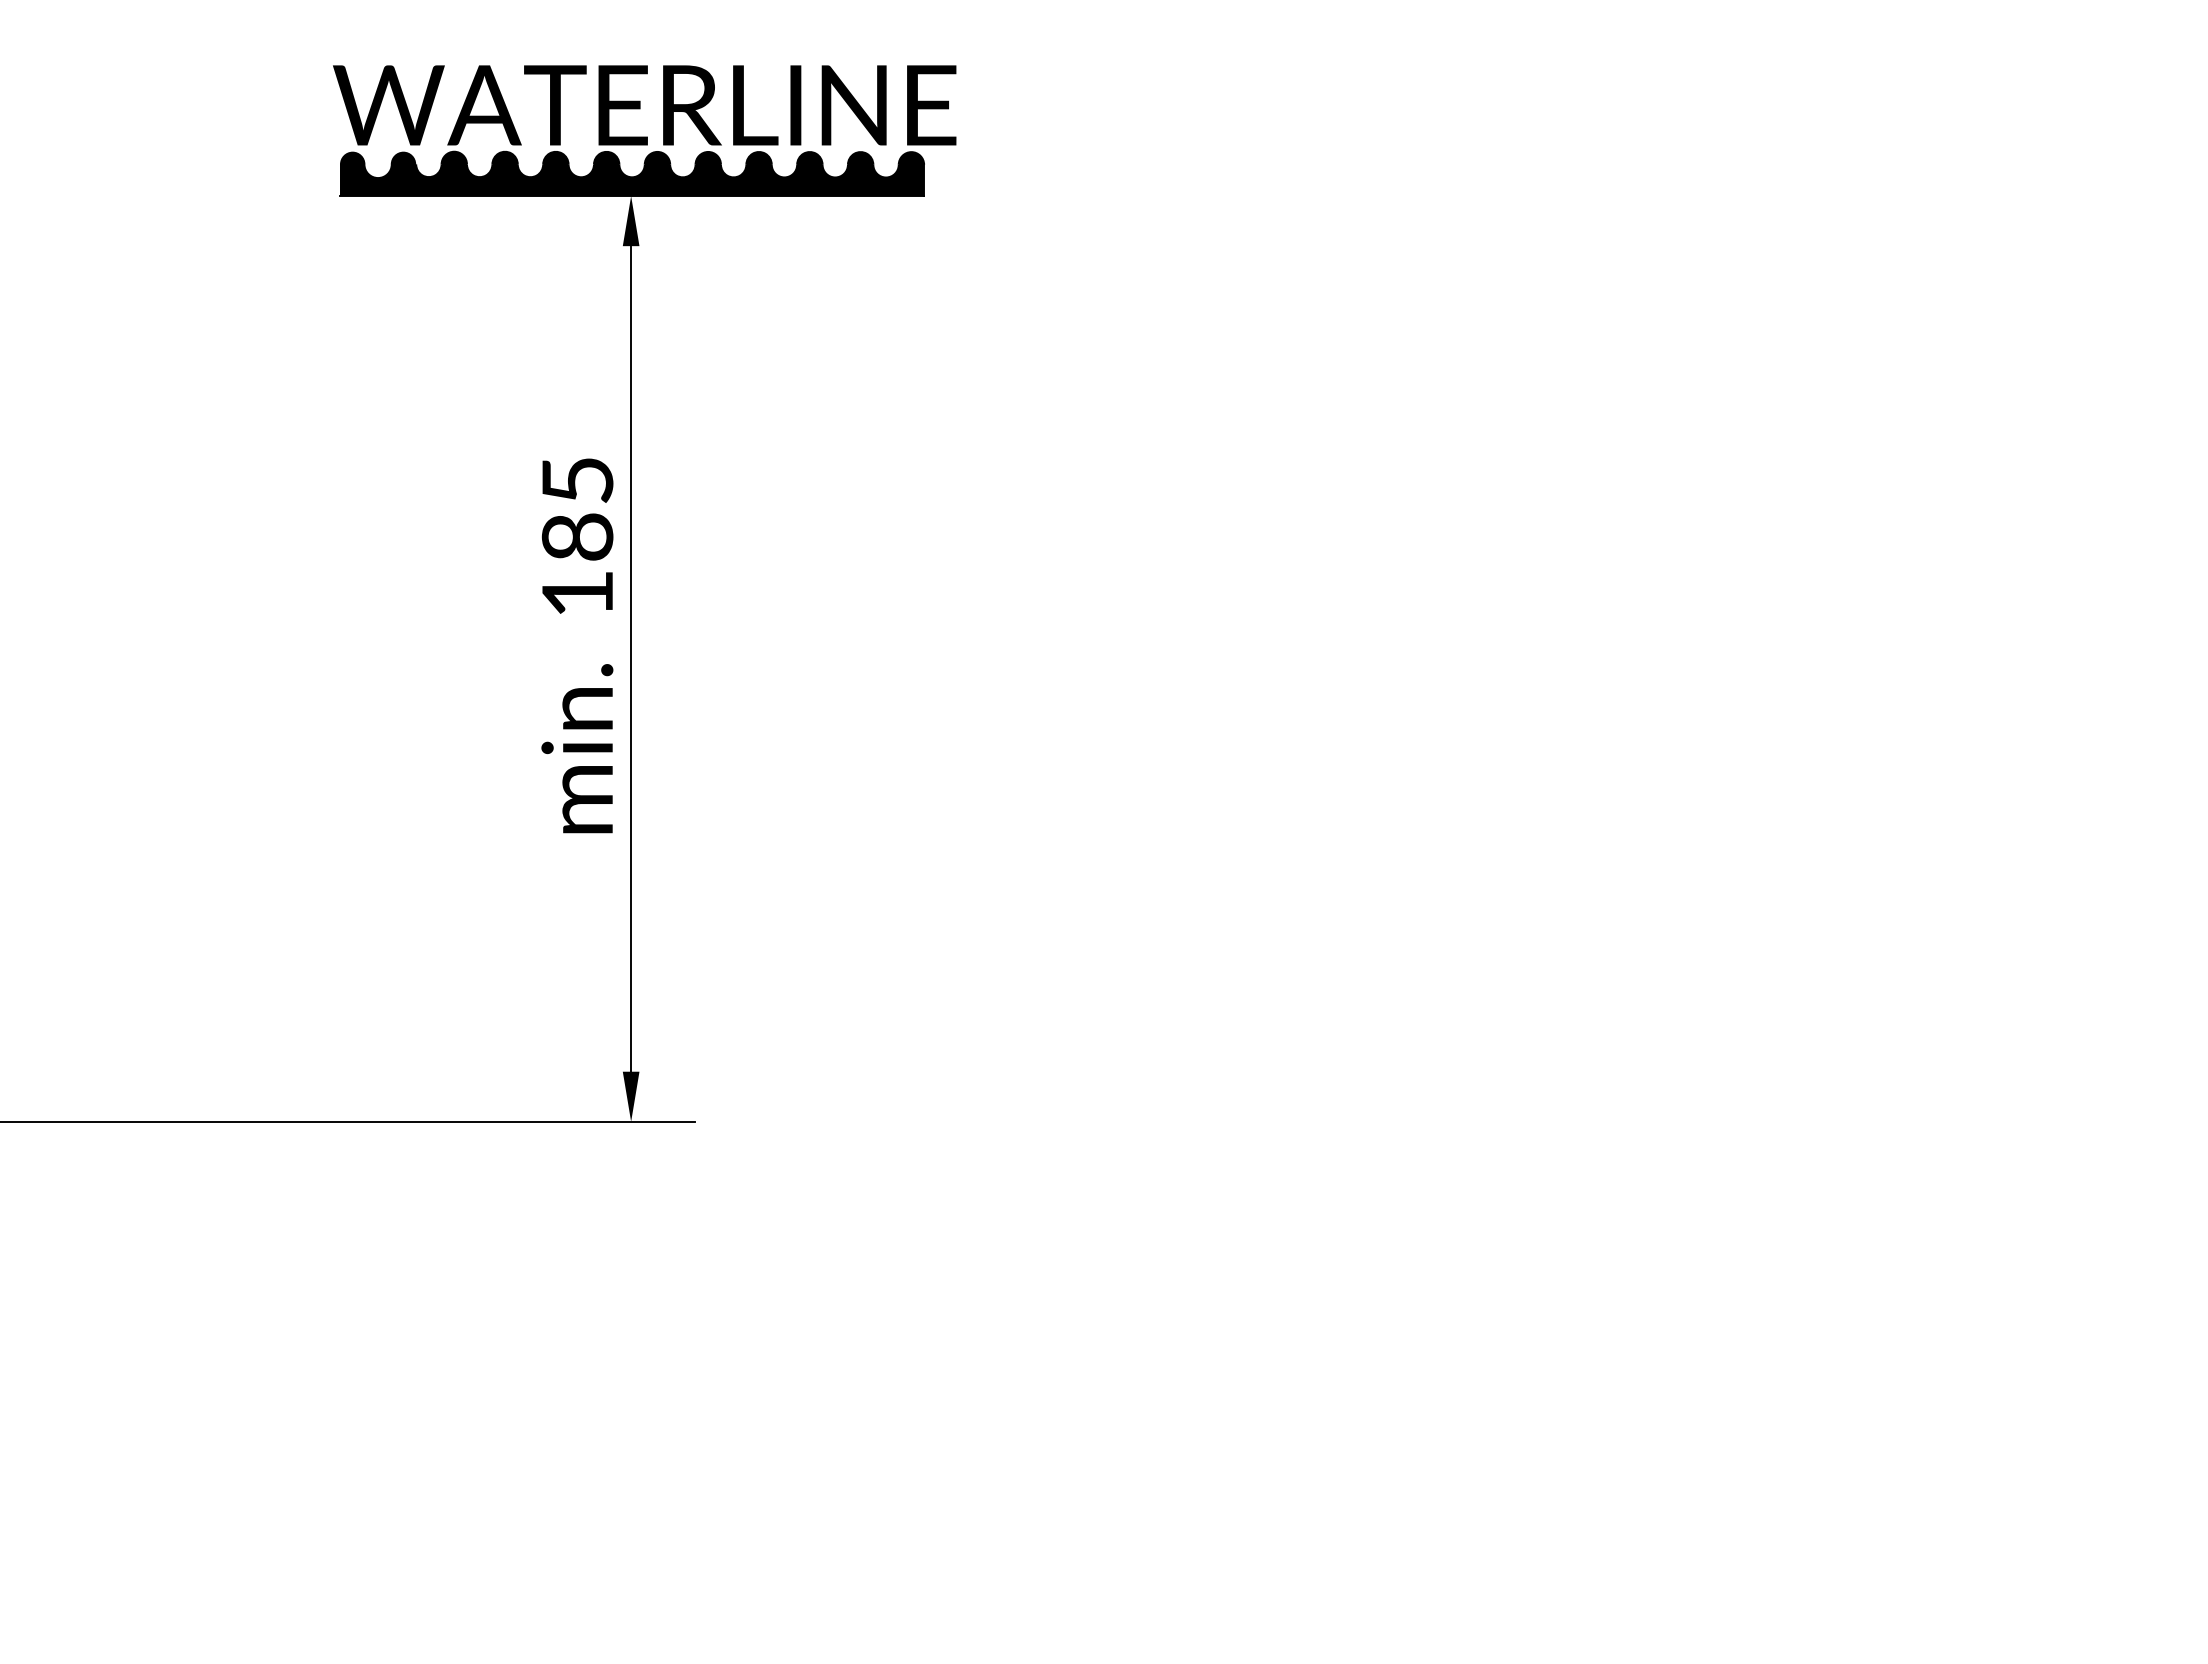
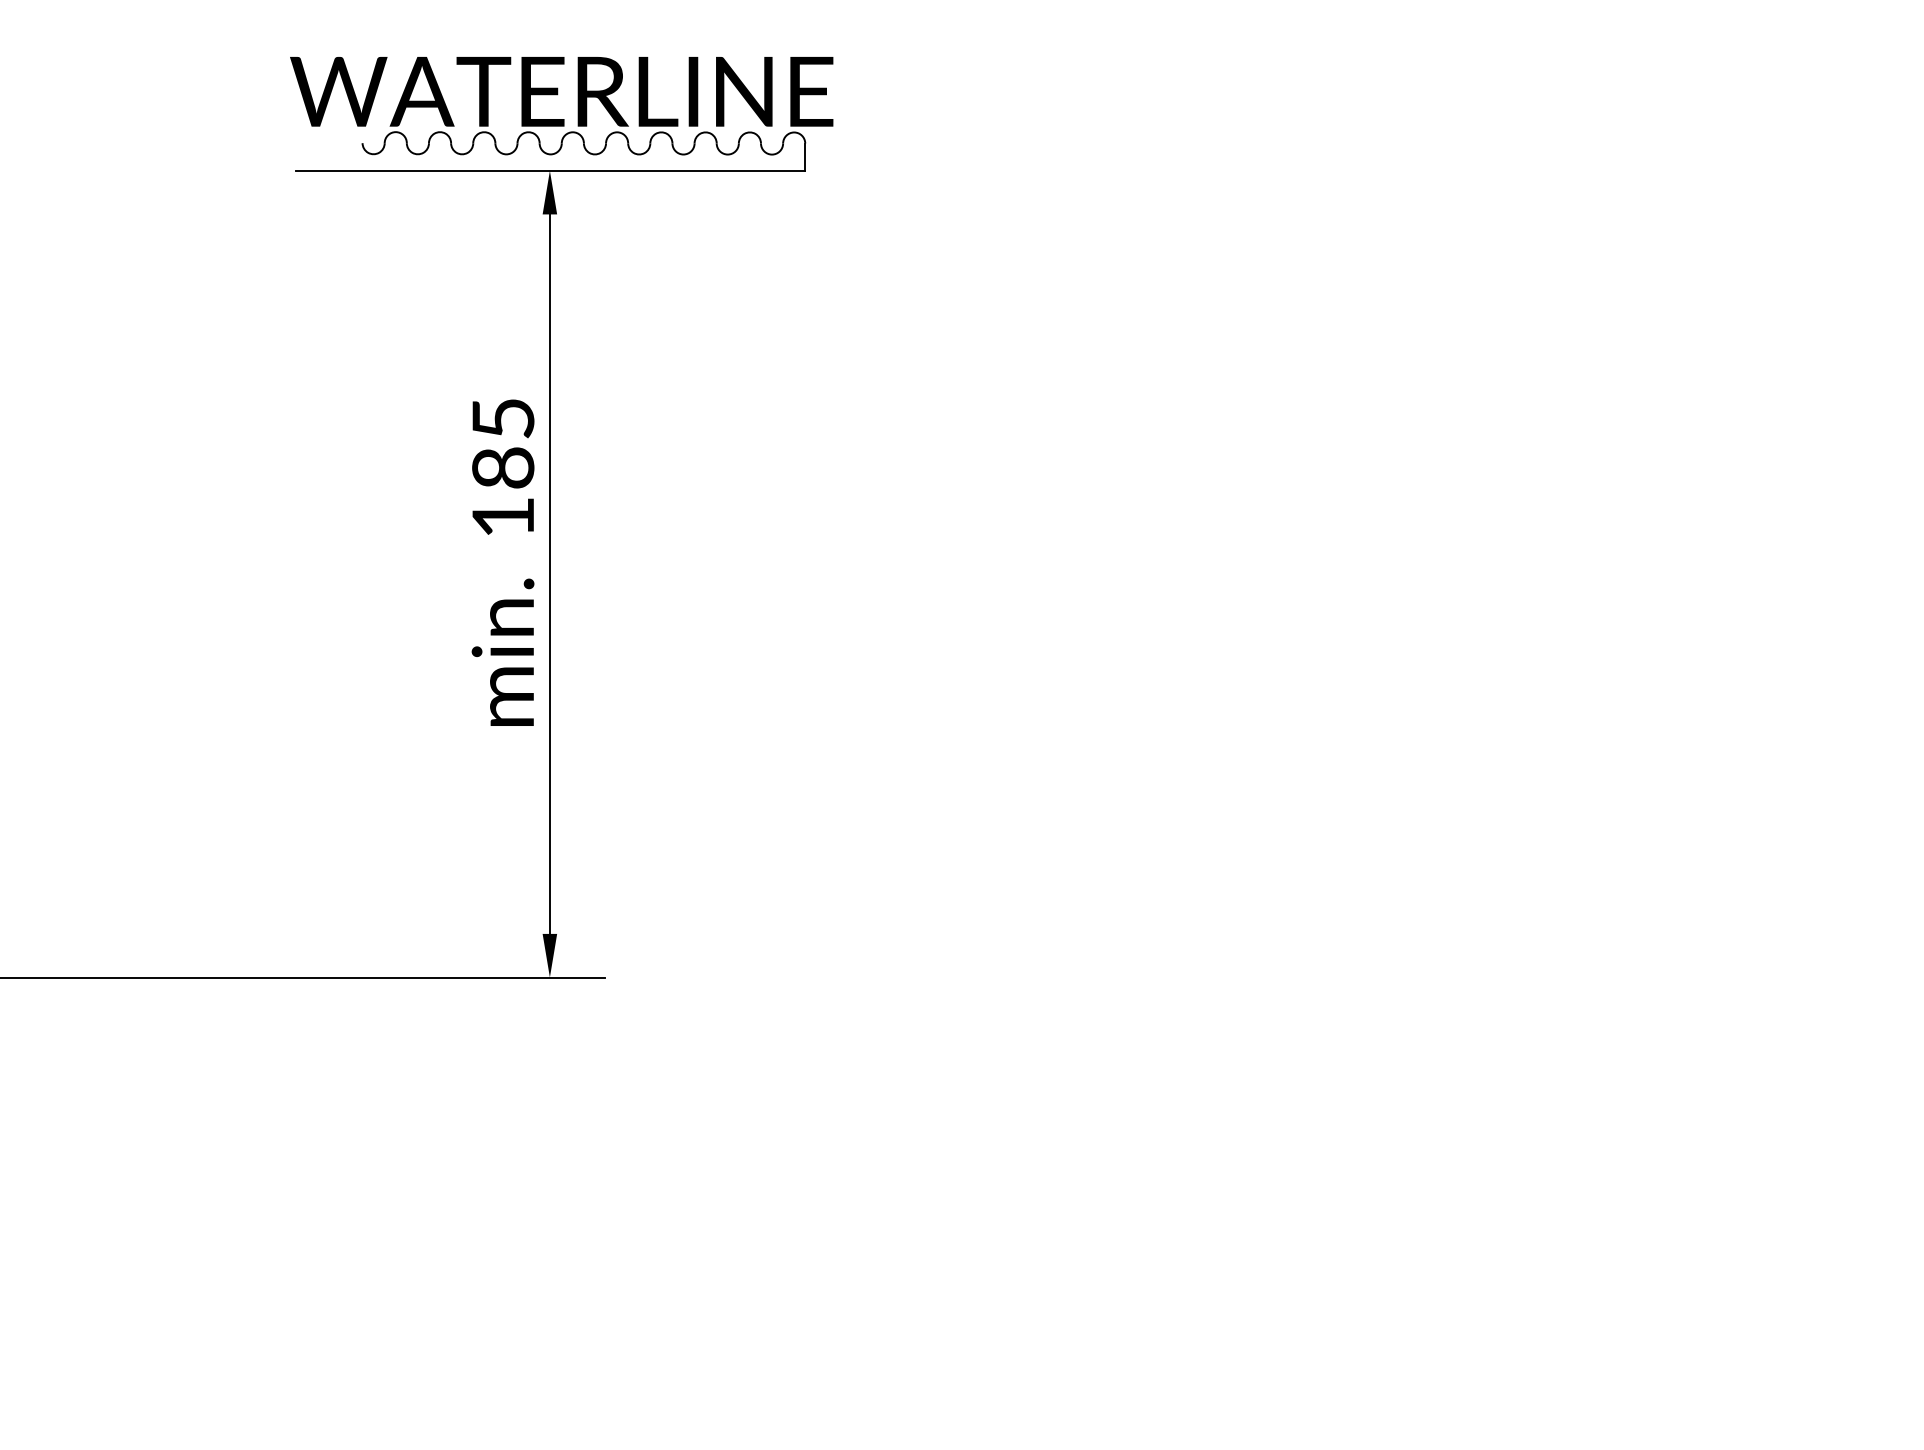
fill: (632, 173) -> (551, 151), removed

